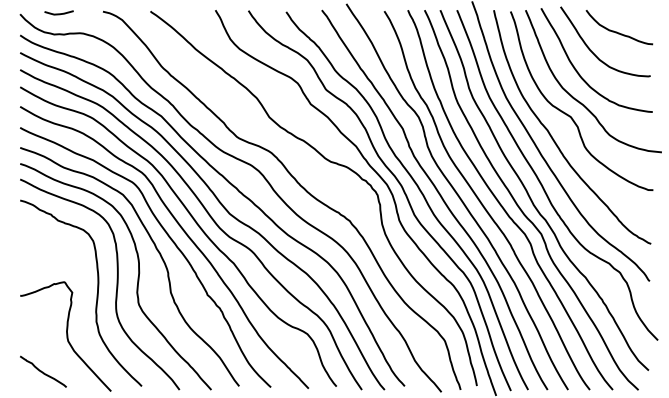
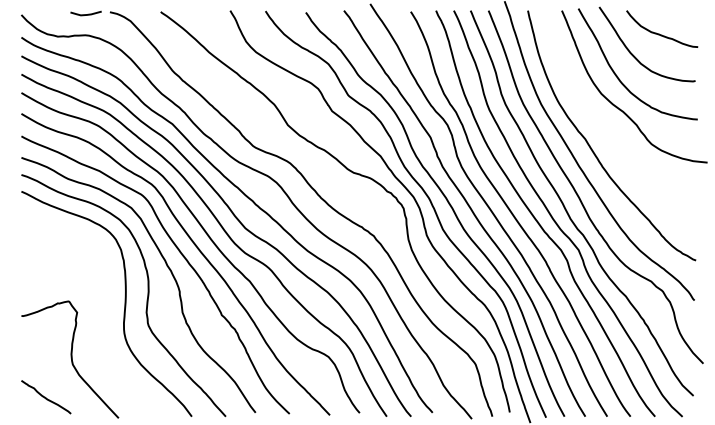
curve: (58, 13) -> (85, 14), moved
curve: (572, 116) -> (611, 124), removed
curve: (96, 293) -> (103, 313), removed

